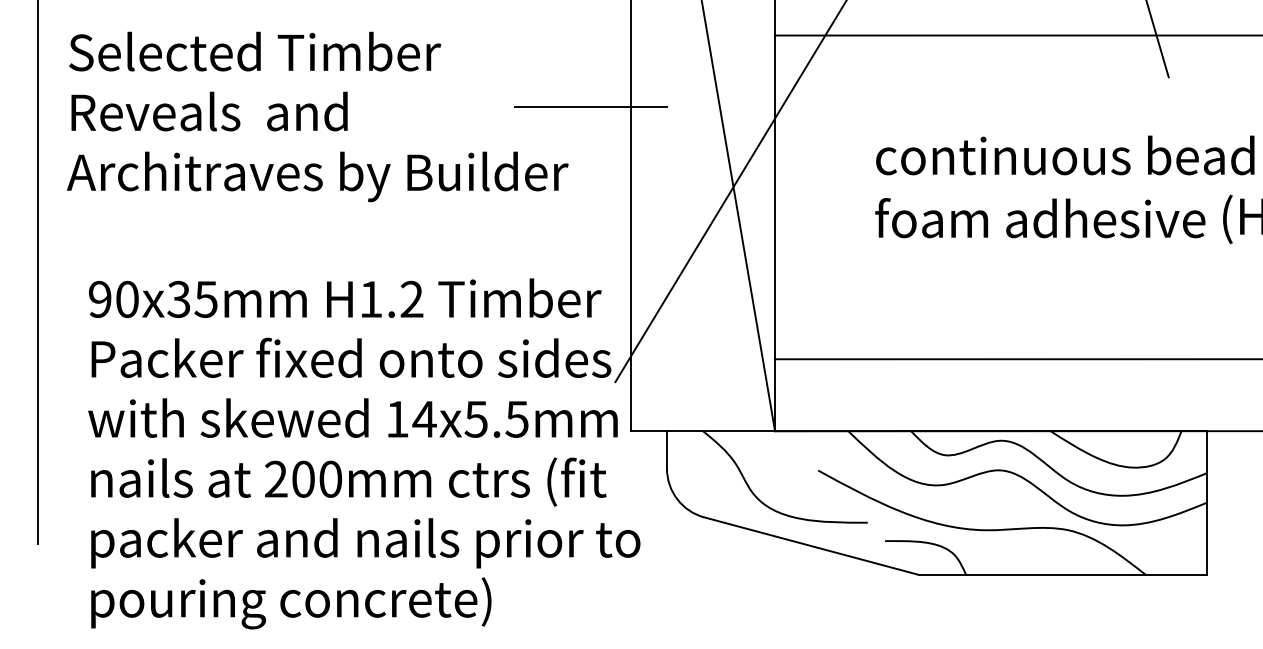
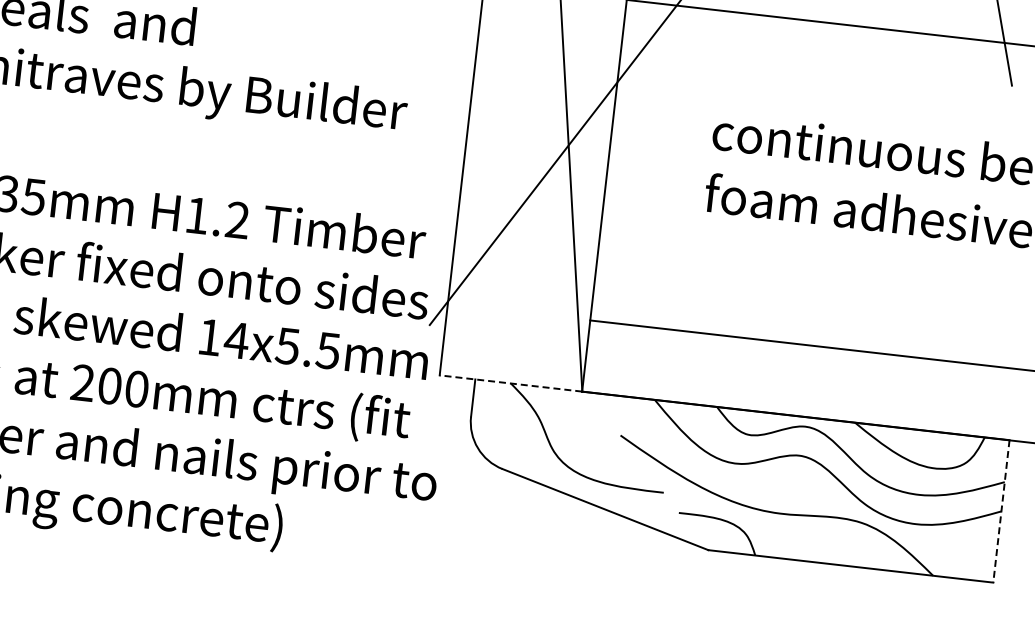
line: (591, 107) -> (437, 50), removed
line: (702, 431) -> (510, 383), solid -> dashed
line: (1206, 502) -> (1001, 510), solid -> dashed

